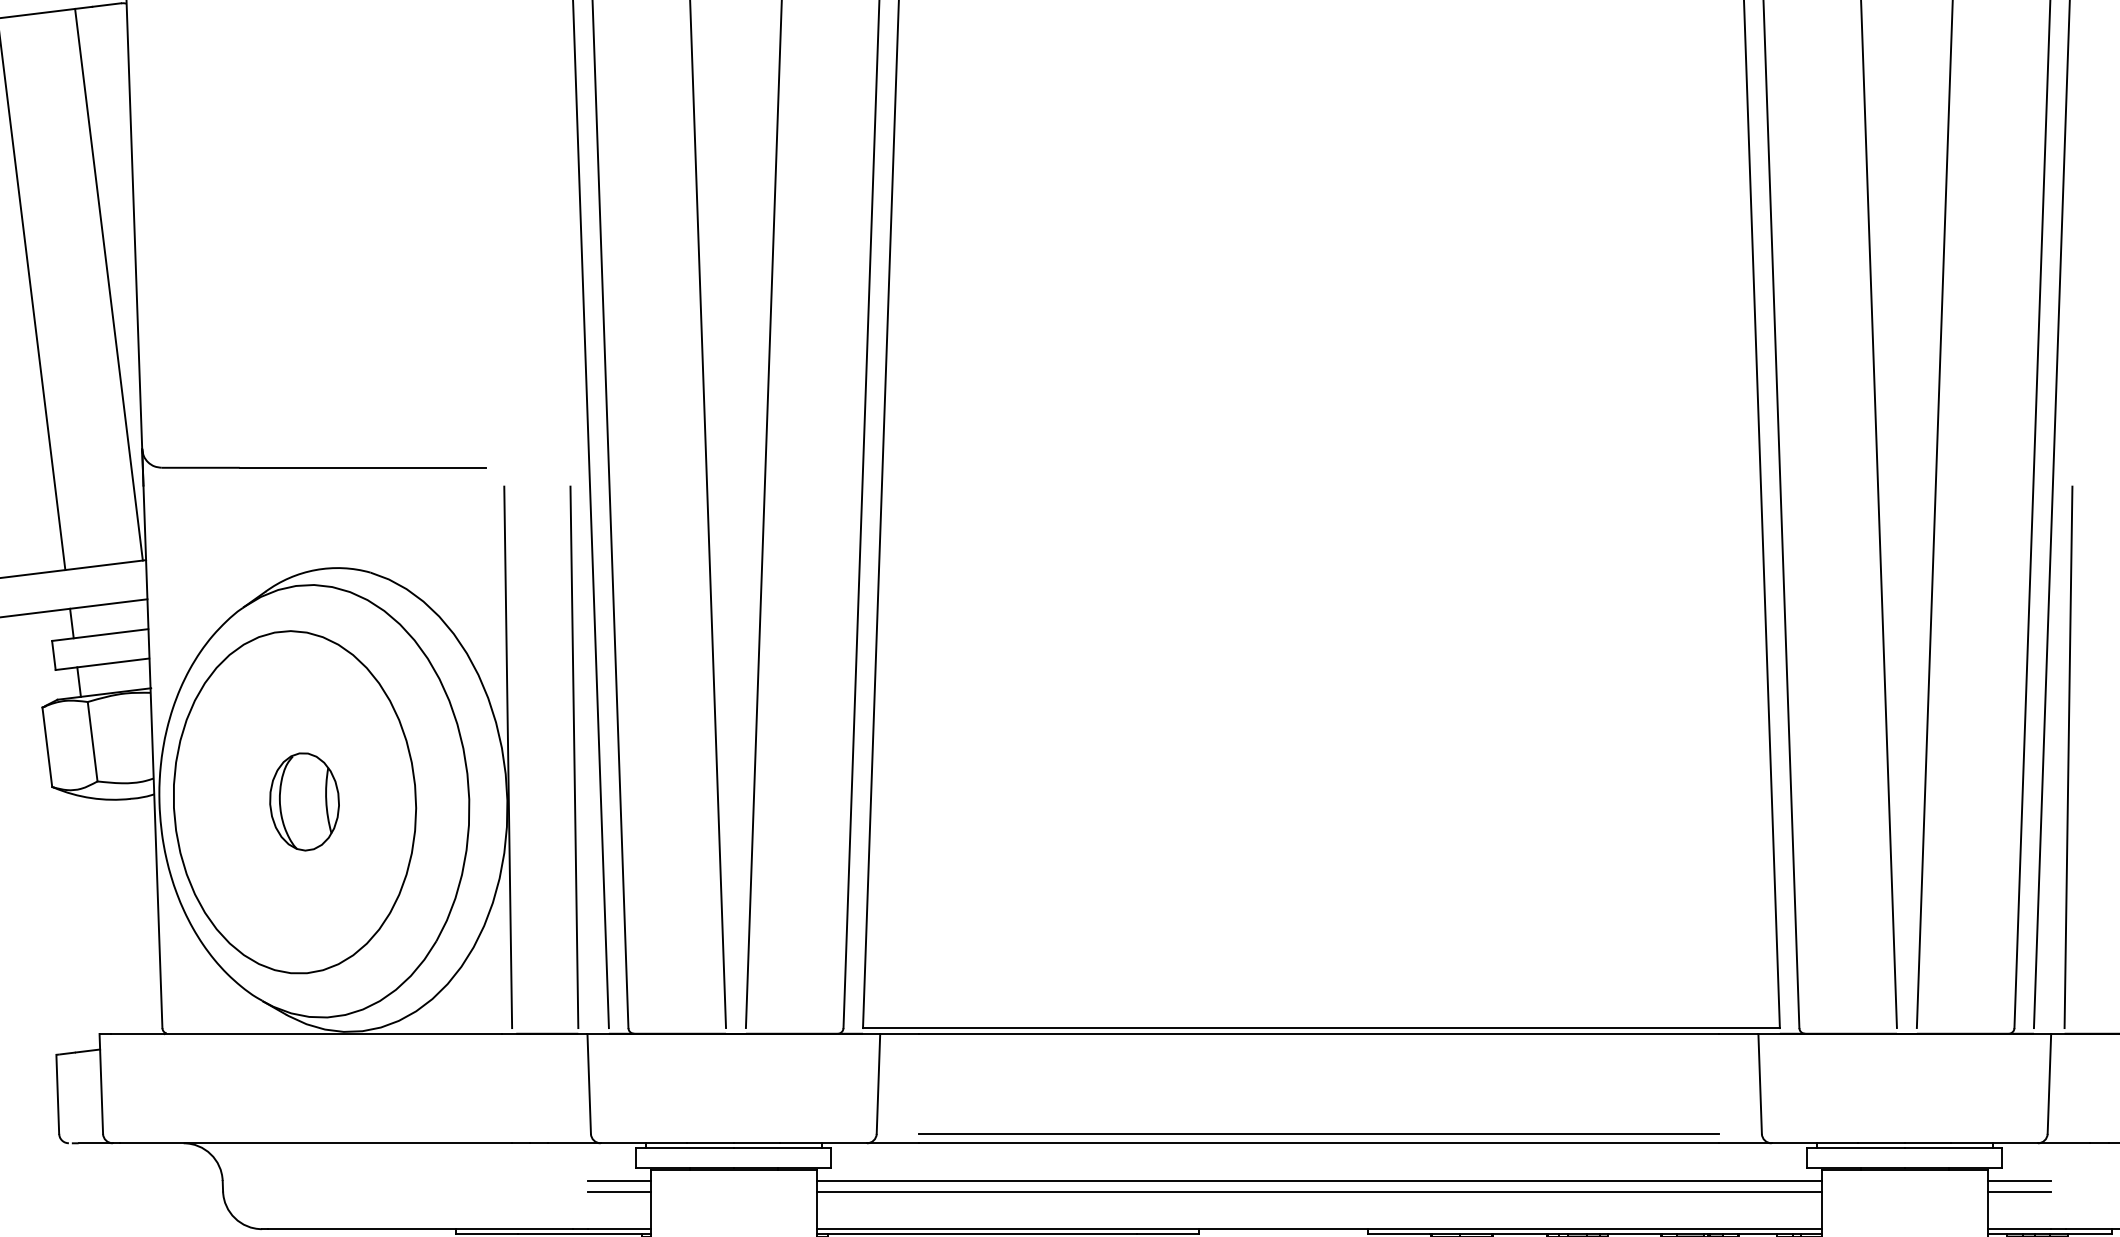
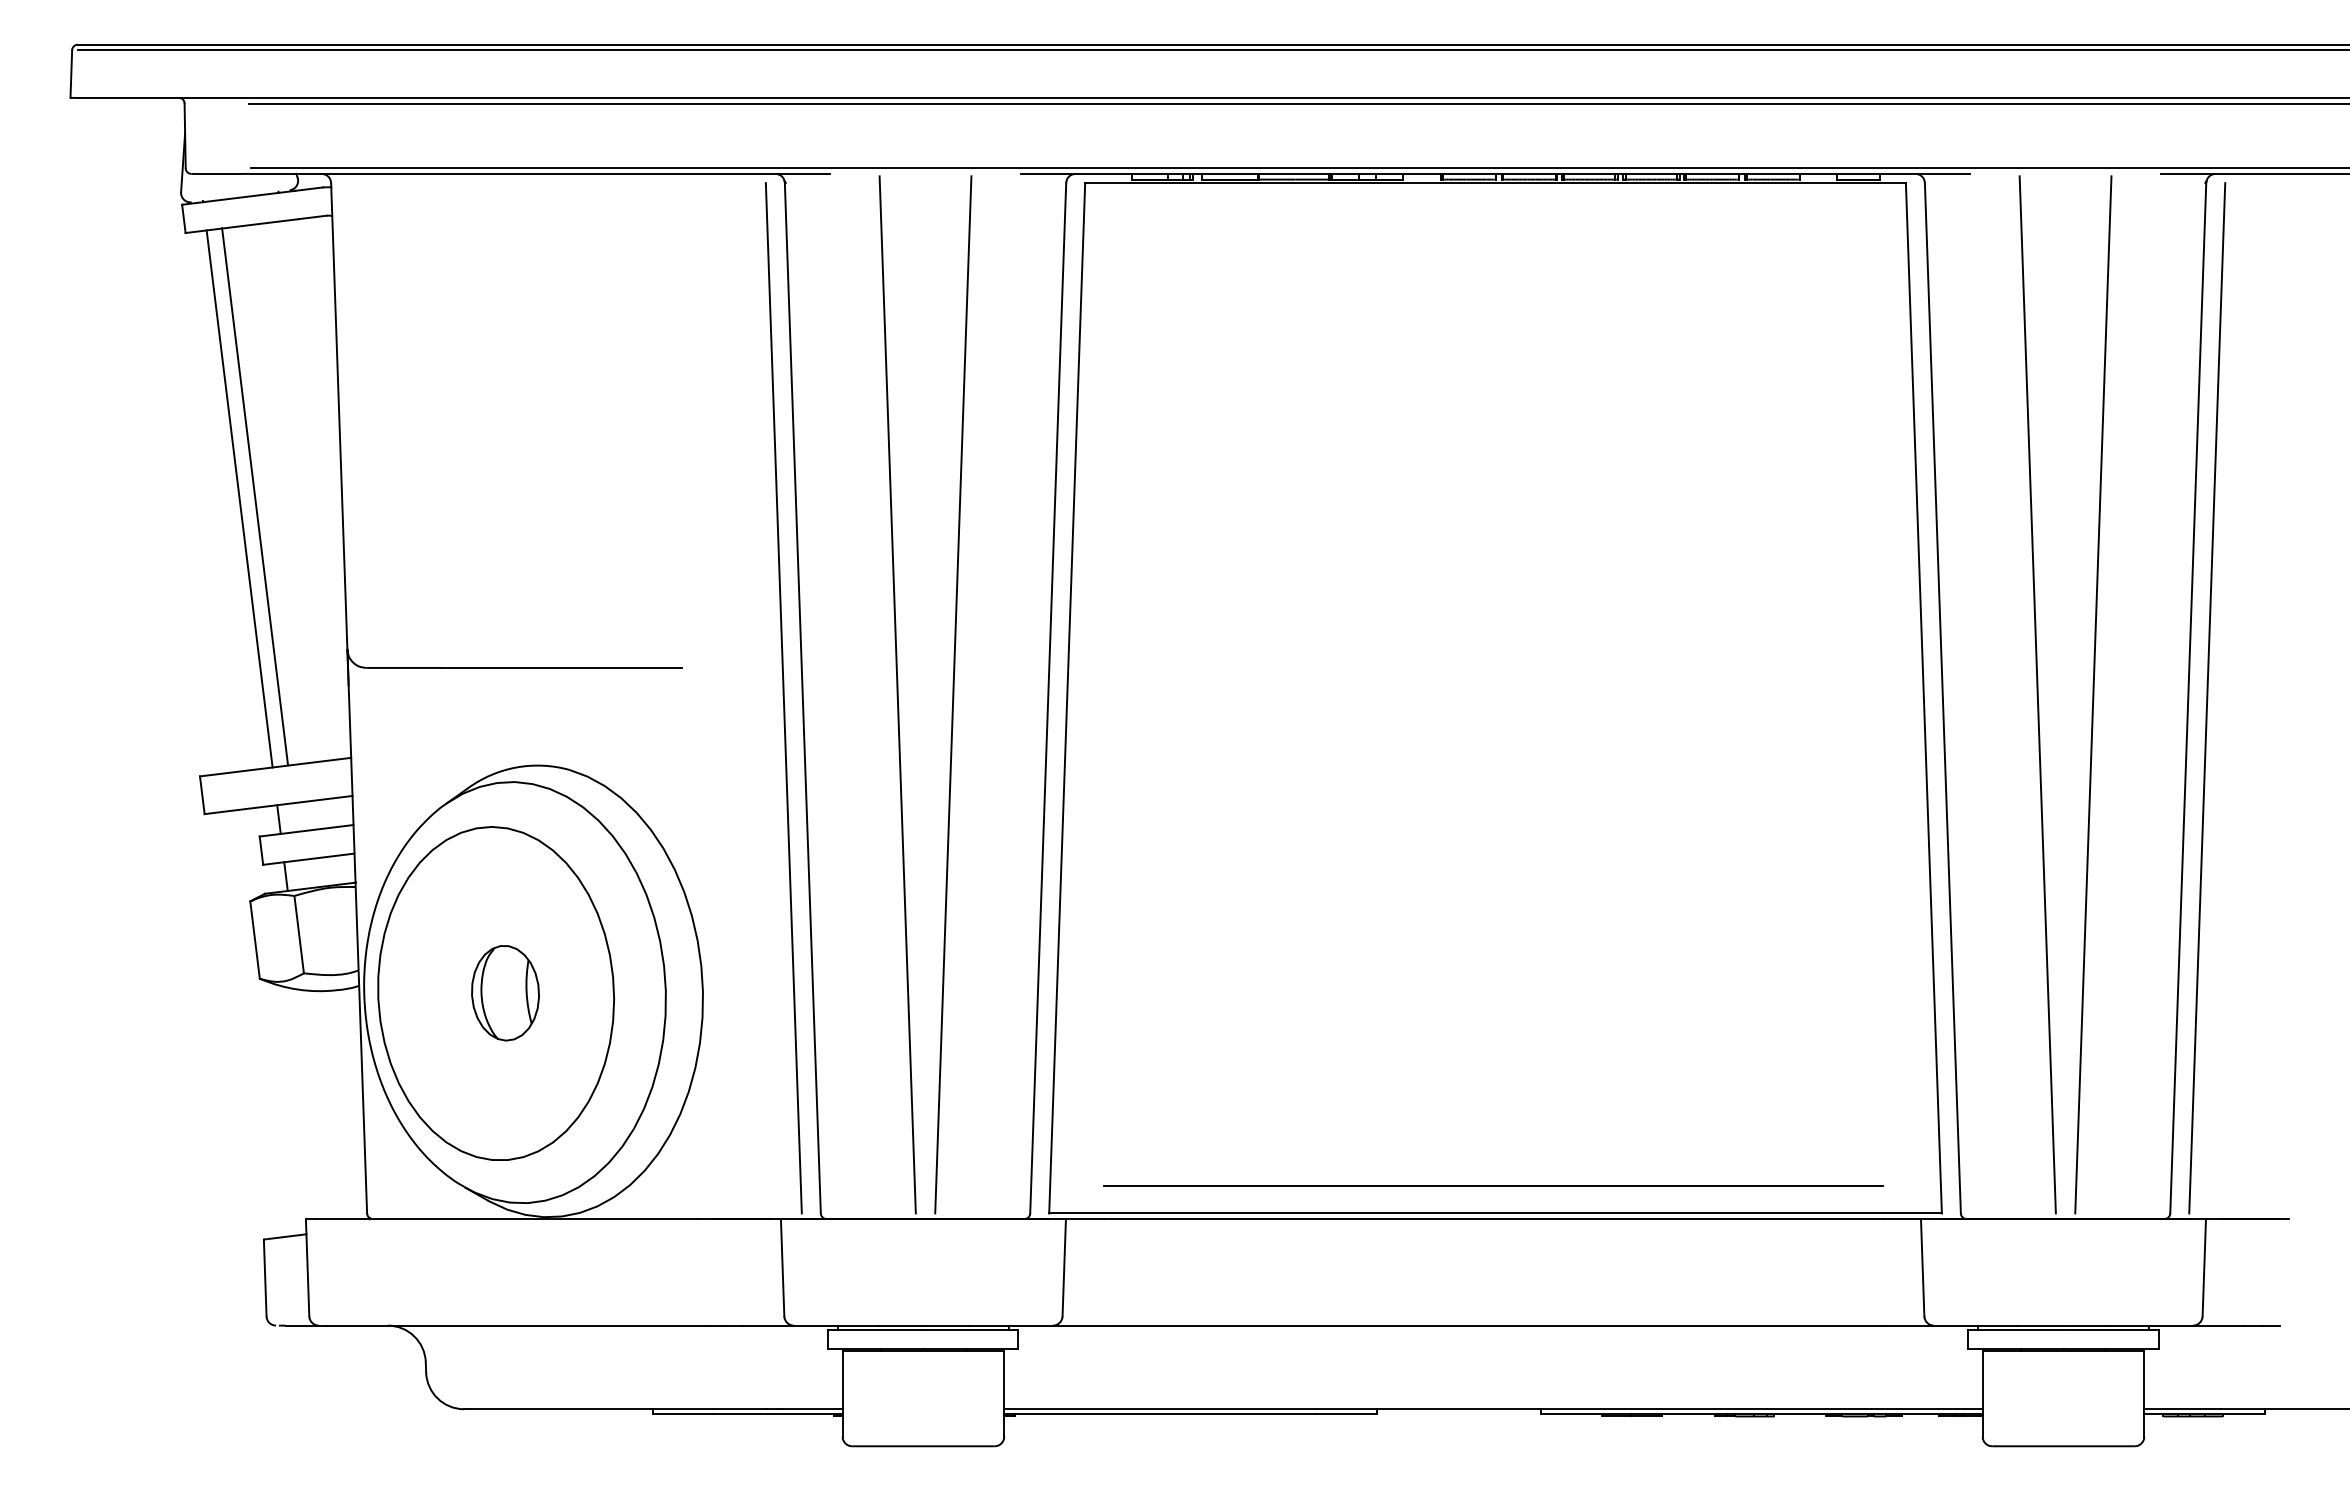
line: (109, 284) -> (255, 496), moved
line: (507, 756) -> (703, 949), removed
line: (574, 756) -> (768, 949), removed
line: (2068, 756) -> (2222, 949), removed
line: (1319, 1132) -> (1493, 1185), moved
line: (618, 1181) -> (811, 1362), removed
line: (1319, 1181) -> (1493, 1362), removed
line: (2018, 1181) -> (2174, 1362), removed
line: (618, 1191) -> (811, 1372), removed
line: (1319, 1191) -> (1493, 1372), removed
line: (2018, 1191) -> (2174, 1372), removed

